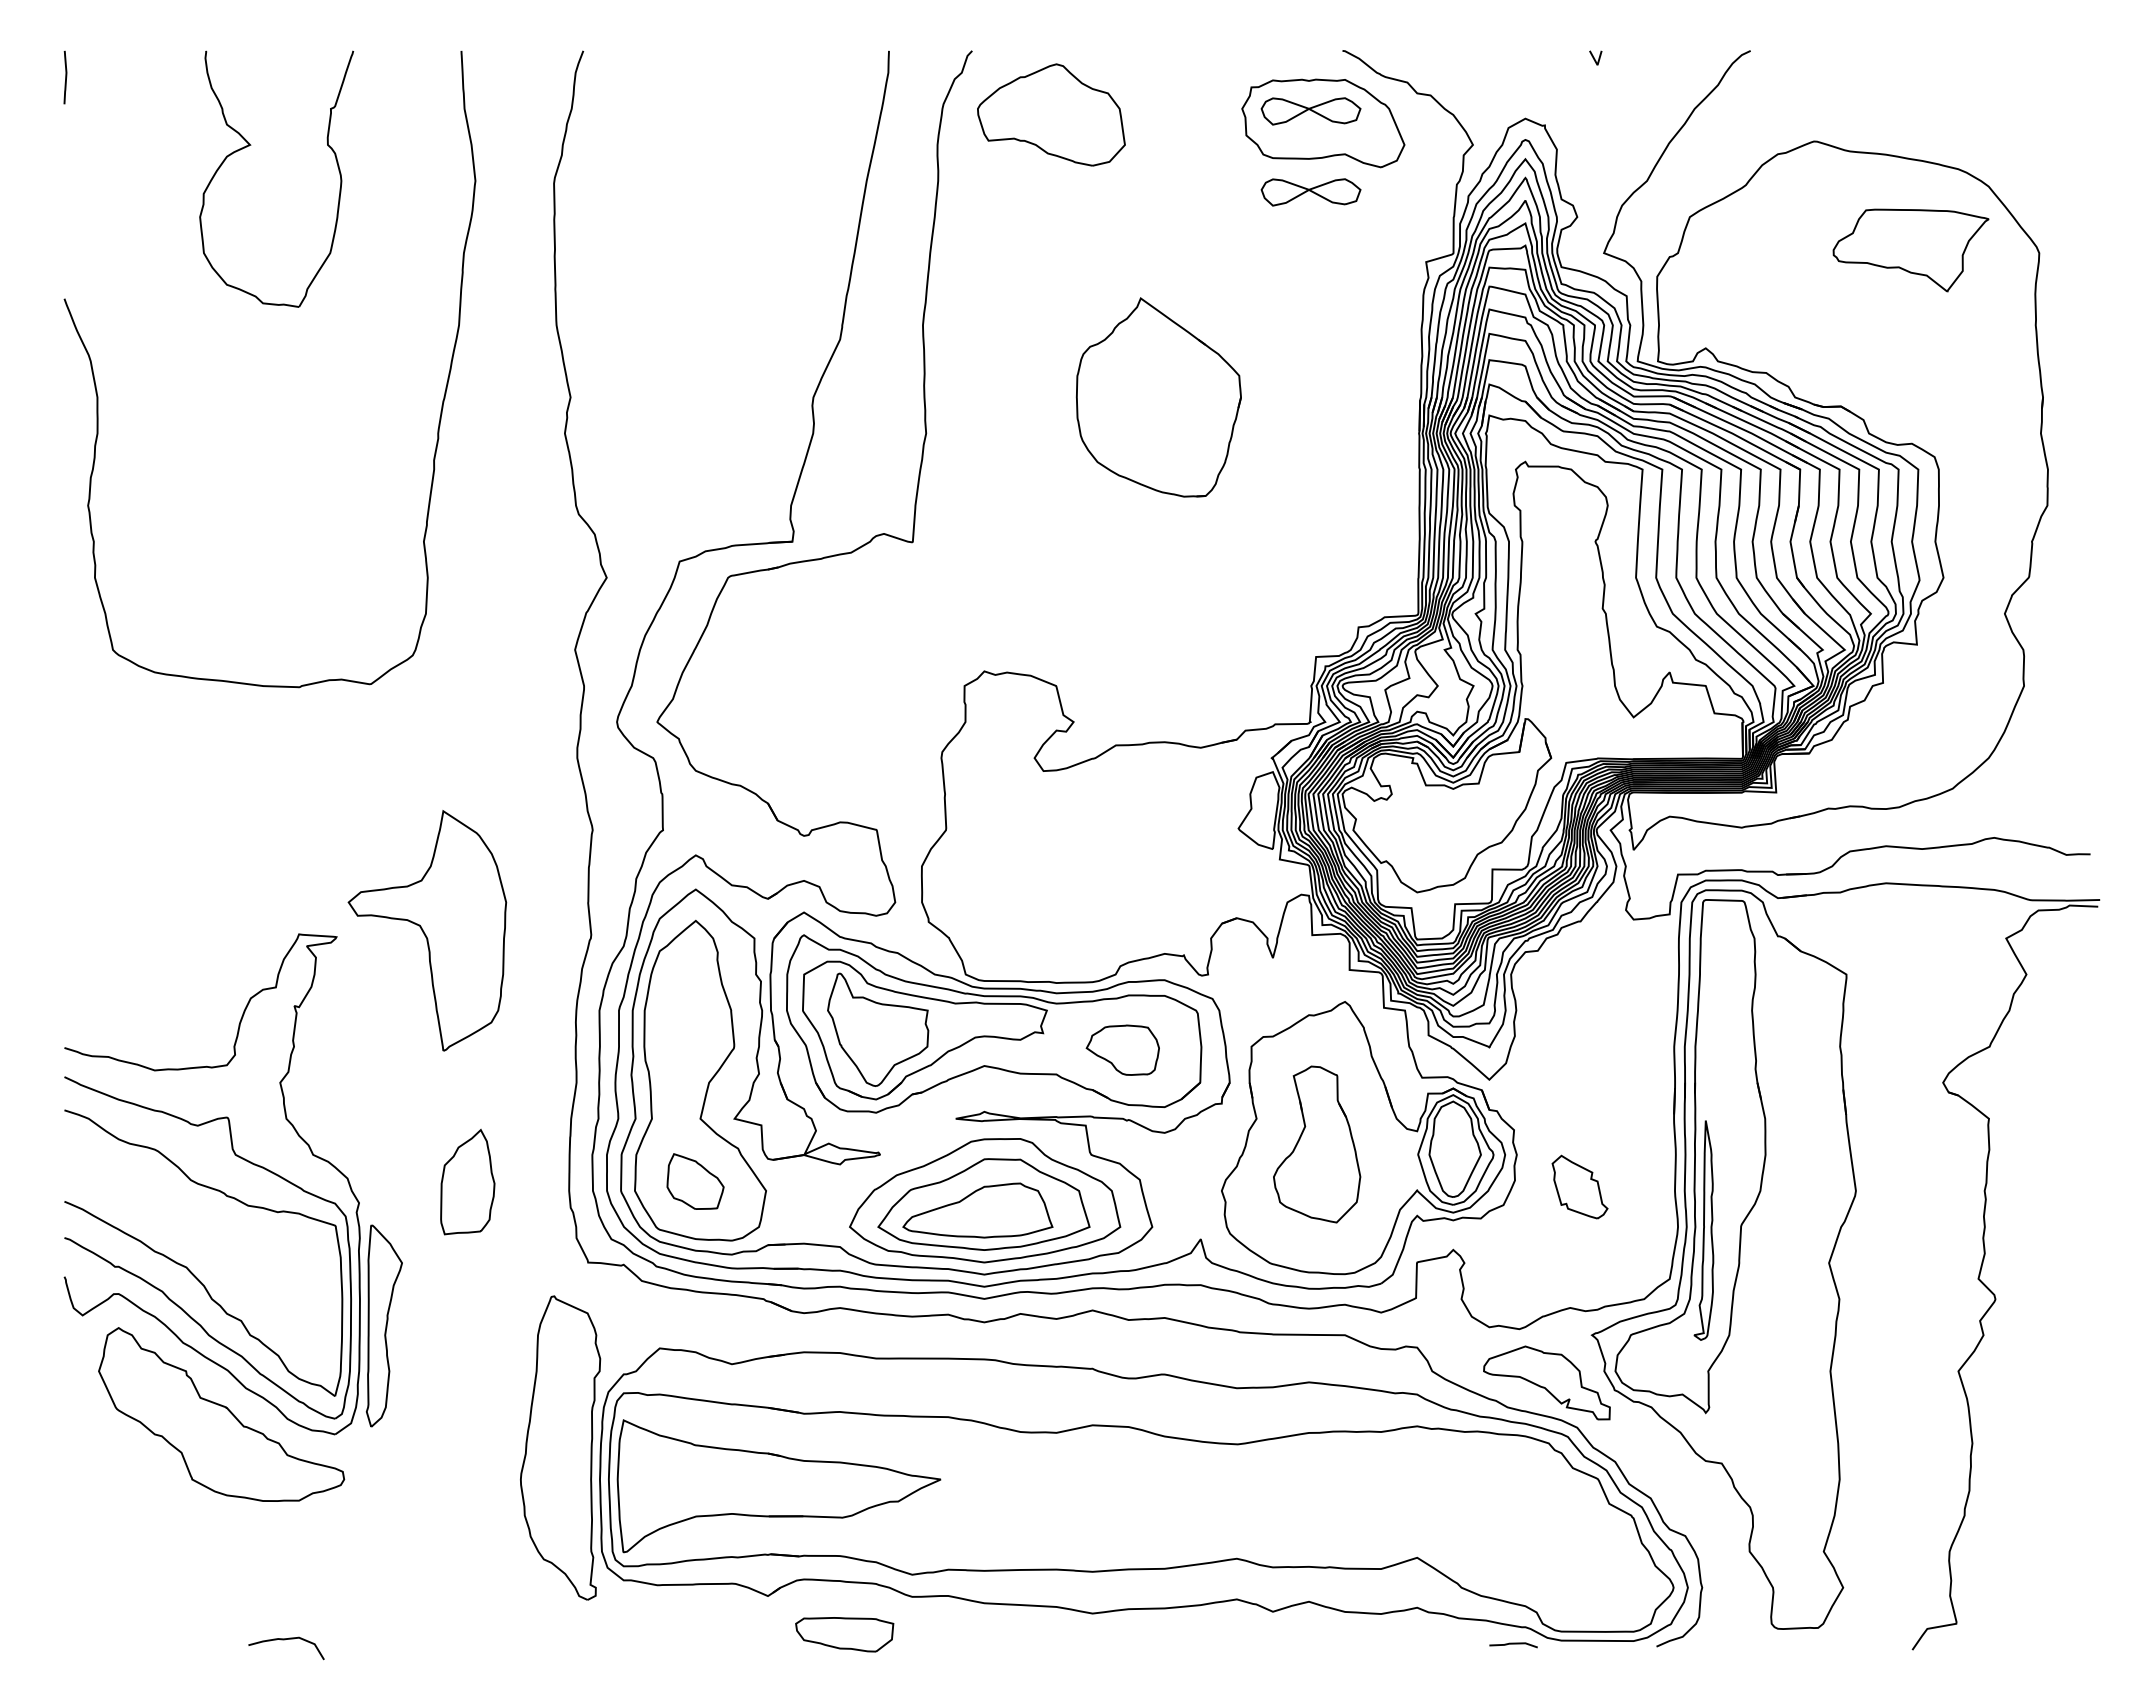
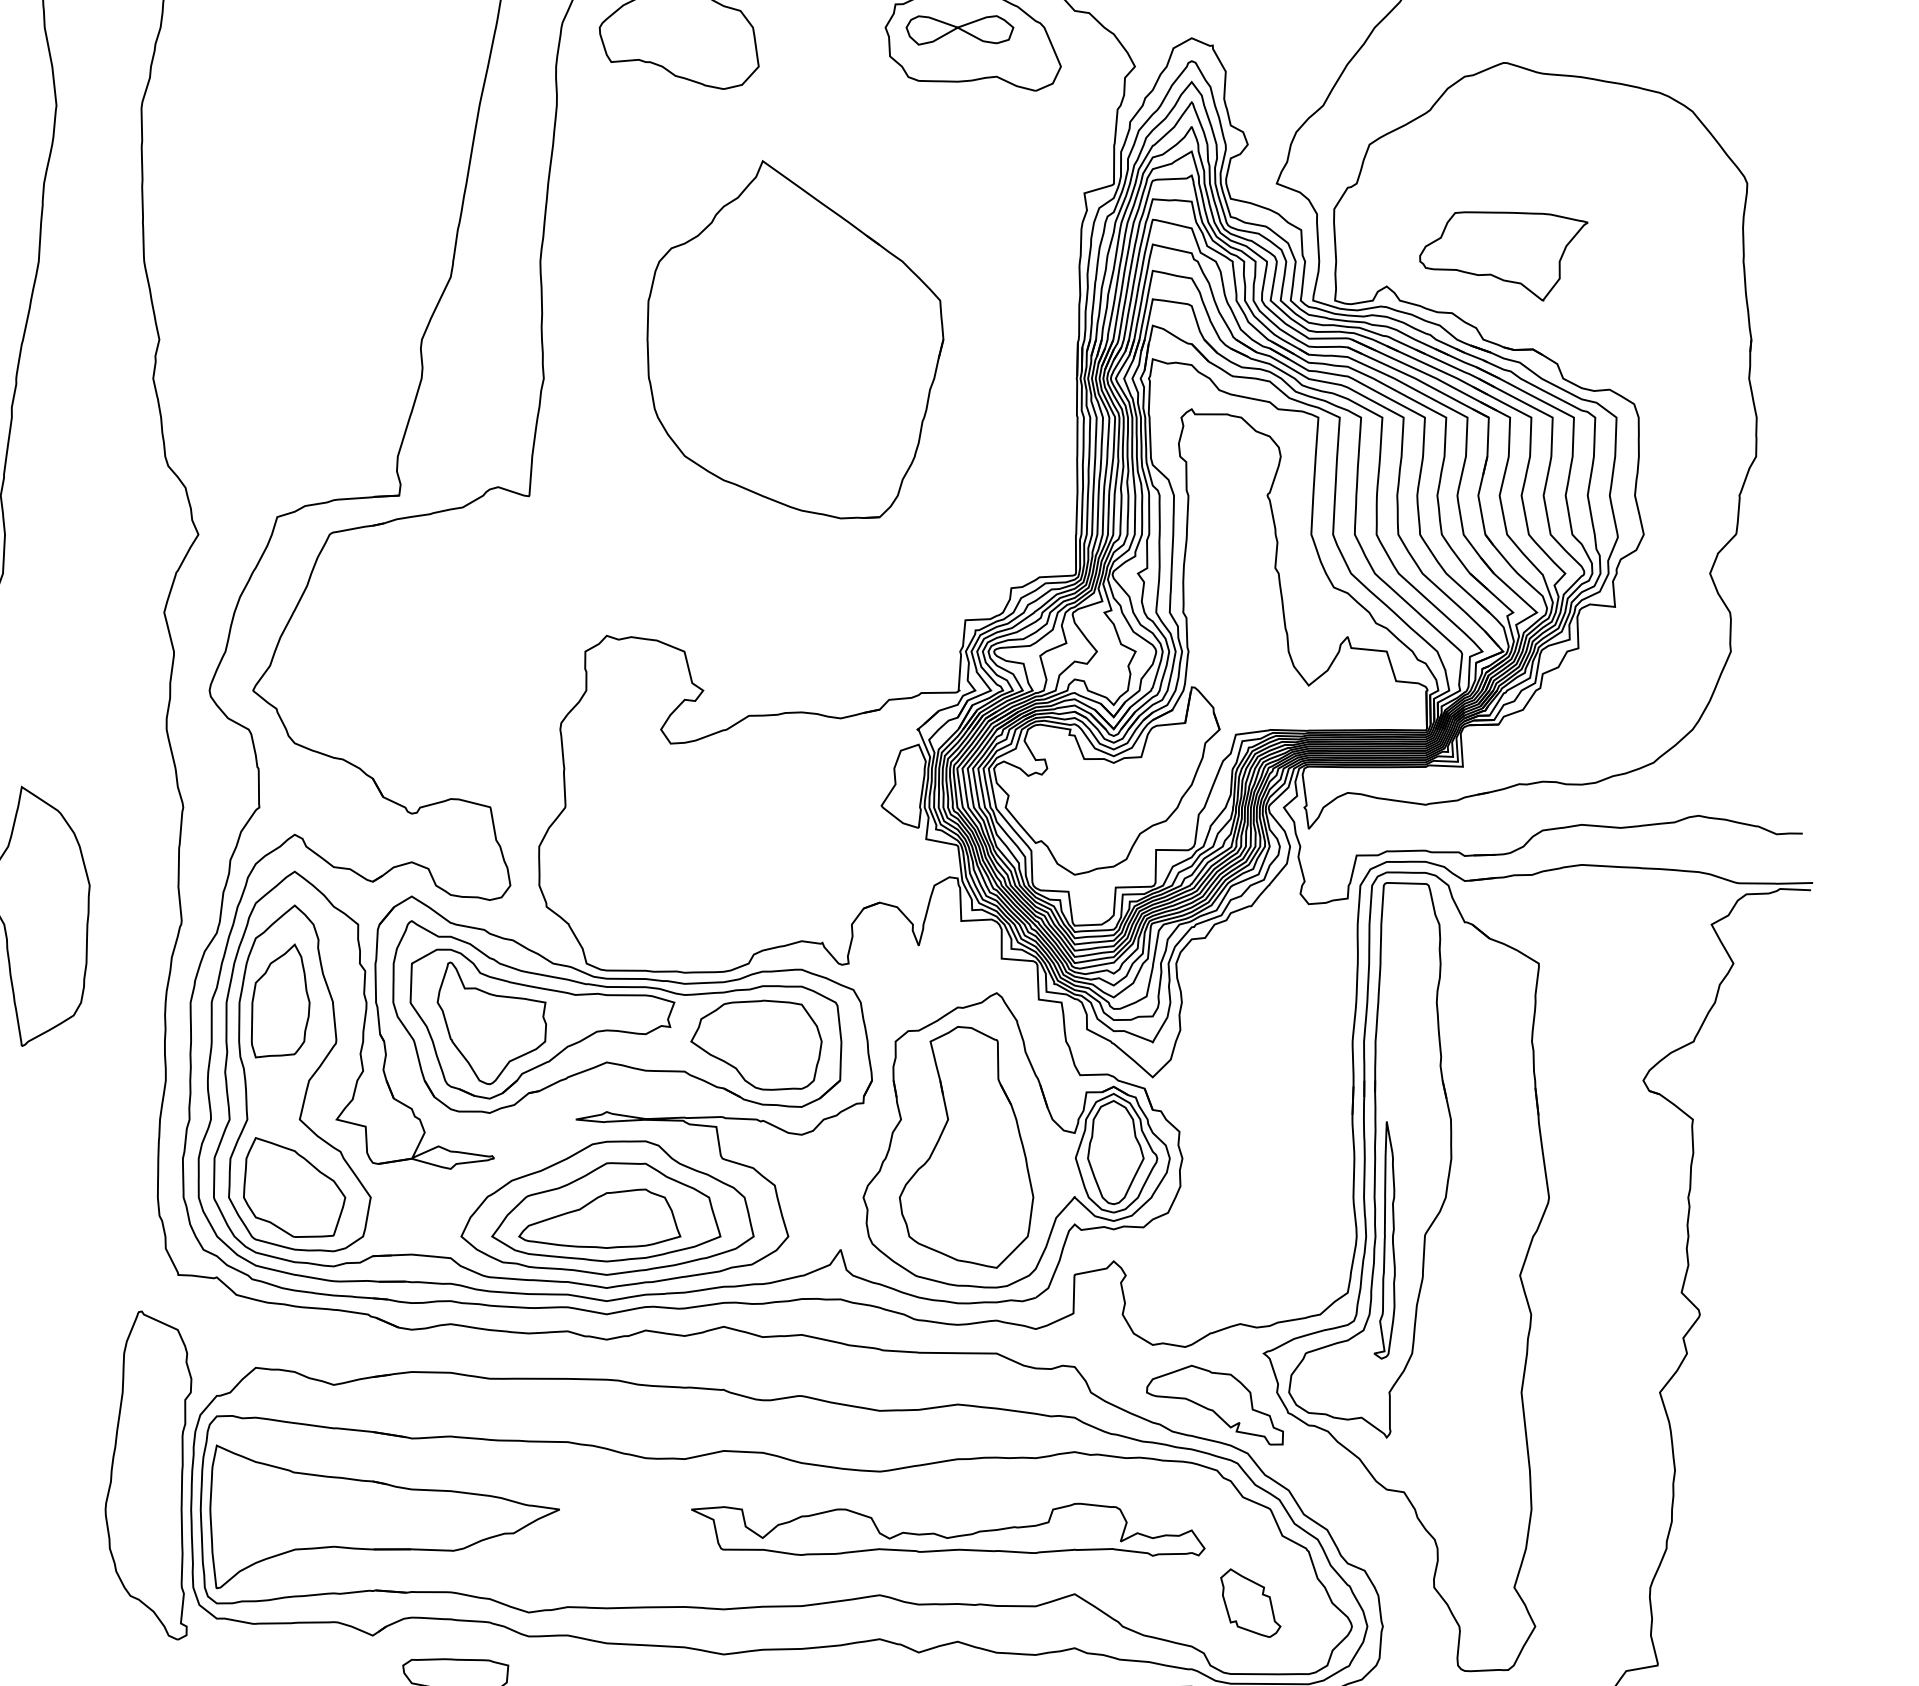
part: (1310, 192) -> (959, 118), removed
part: (1910, 250) -> (1503, 256), moved
part: (1158, 397) -> (795, 339), size x1.67
part: (1122, 1050) -> (756, 1045), size x1.67
part: (1316, 1144) -> (965, 1147), size x1.43
part: (467, 1181) -> (280, 1000), moved
part: (695, 1181) -> (294, 1187), size x1.67
part: (1579, 1186) -> (1250, 1602), moved
part: (1300, 1498) -> (948, 1530), added

